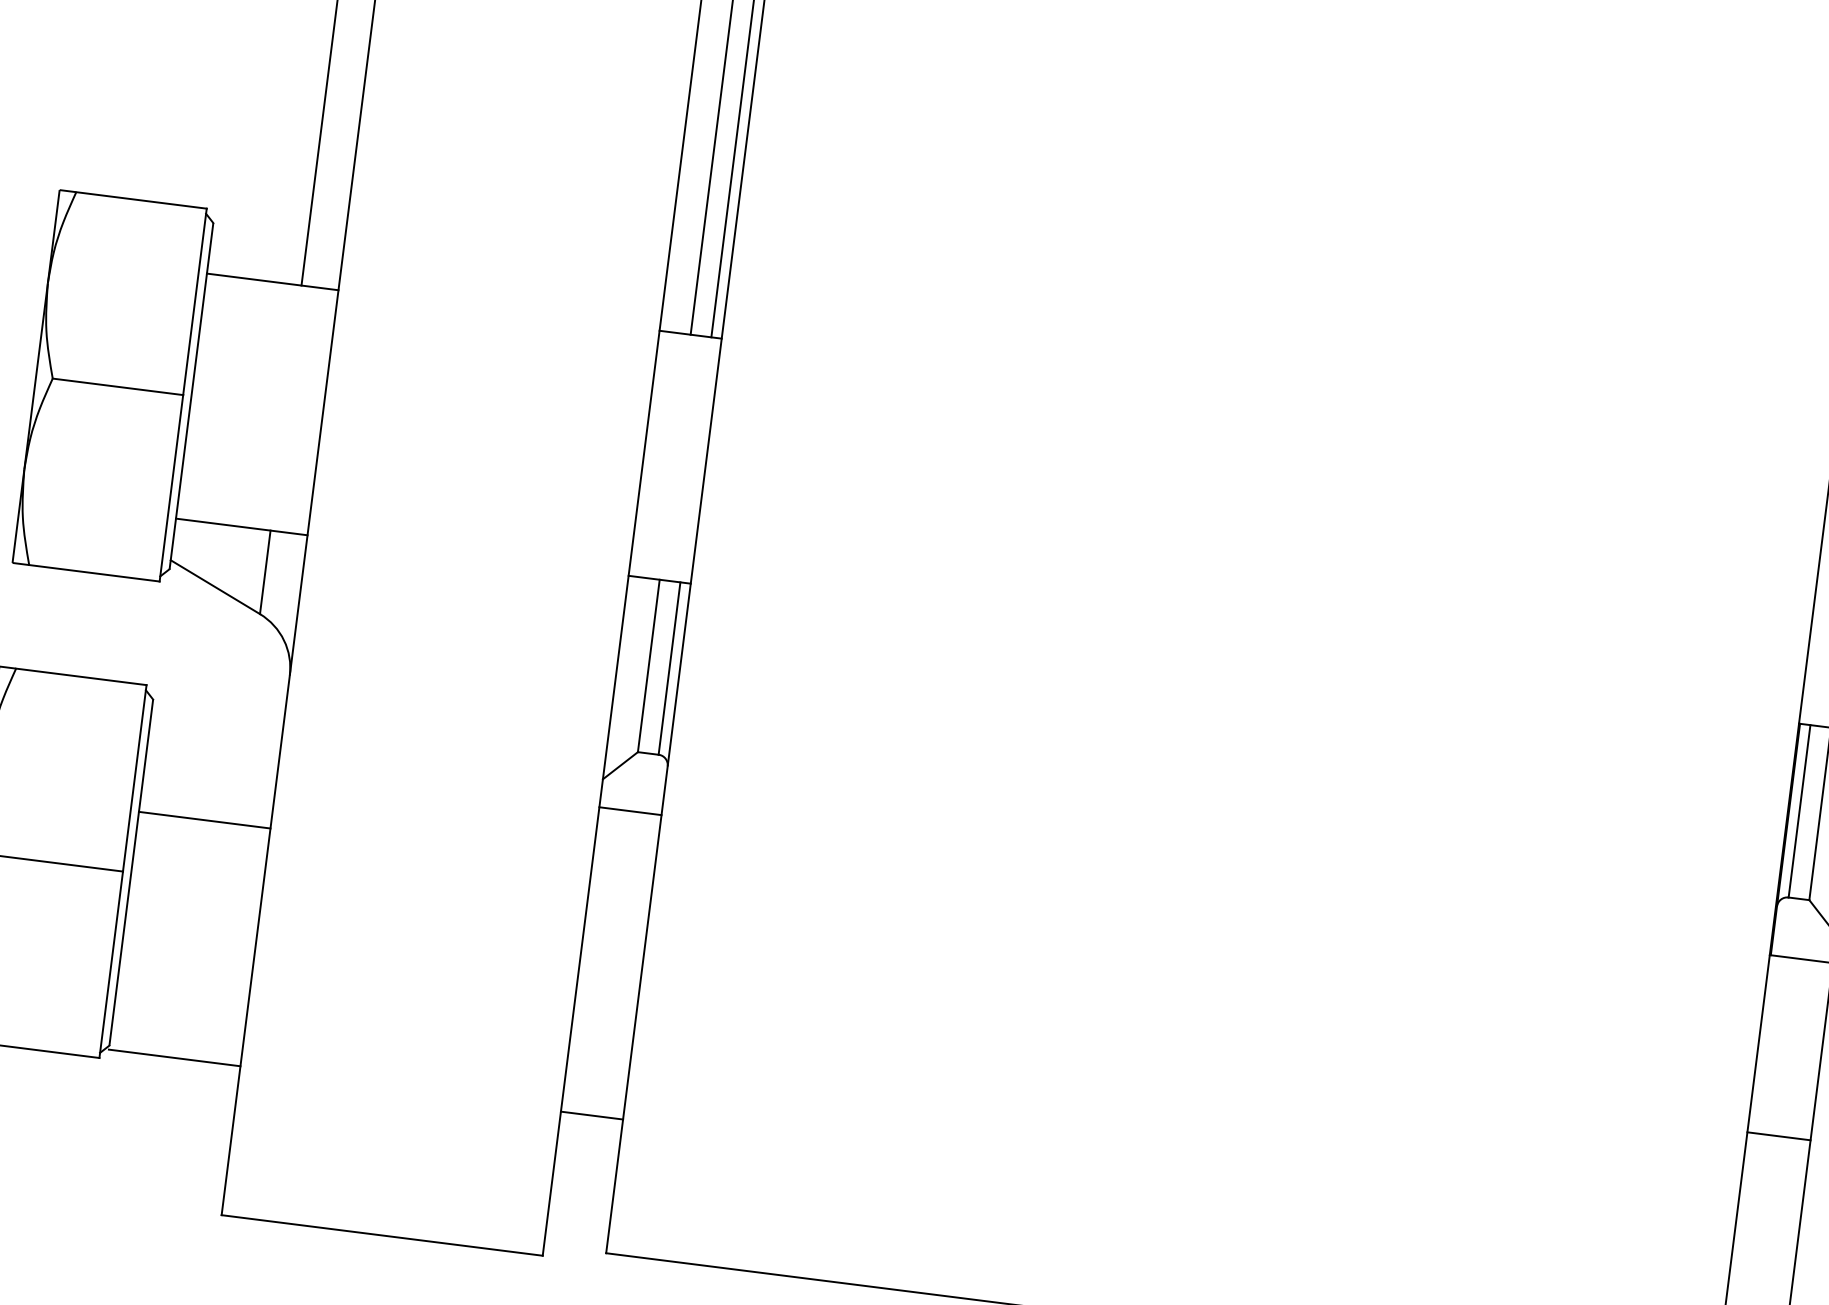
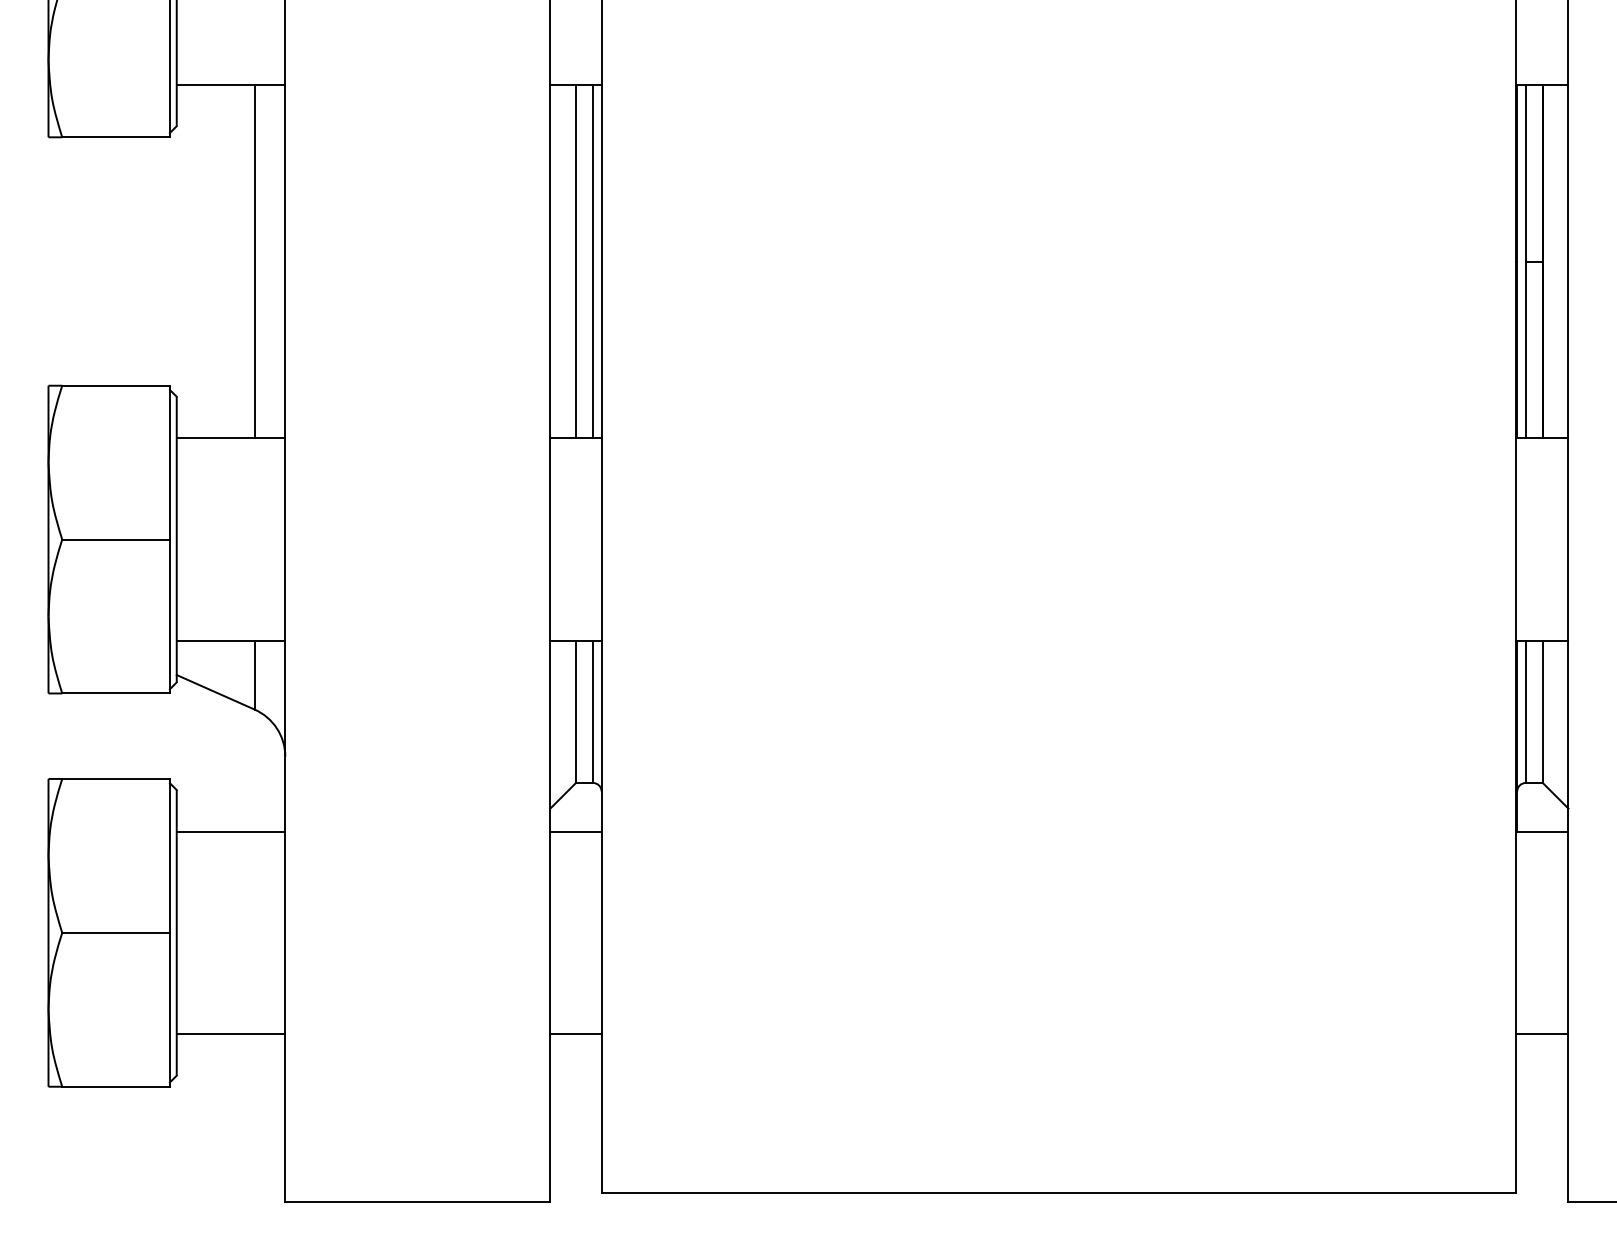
line: (204, 819) -> (230, 831), moved
line: (174, 1057) -> (230, 1033), moved
line: (591, 1114) -> (575, 1033), moved
line: (1779, 1135) -> (1542, 1033), moved

